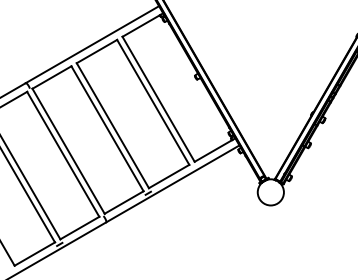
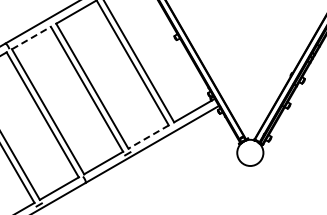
line: (52, 77) -> (31, 38), solid -> dashed
line: (168, 176) -> (147, 137), solid -> dashed

